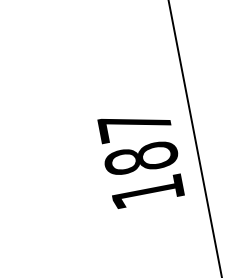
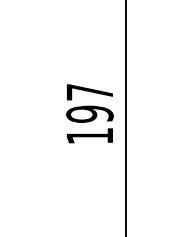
text: (140, 157) -> (89, 113), 187 -> 197

